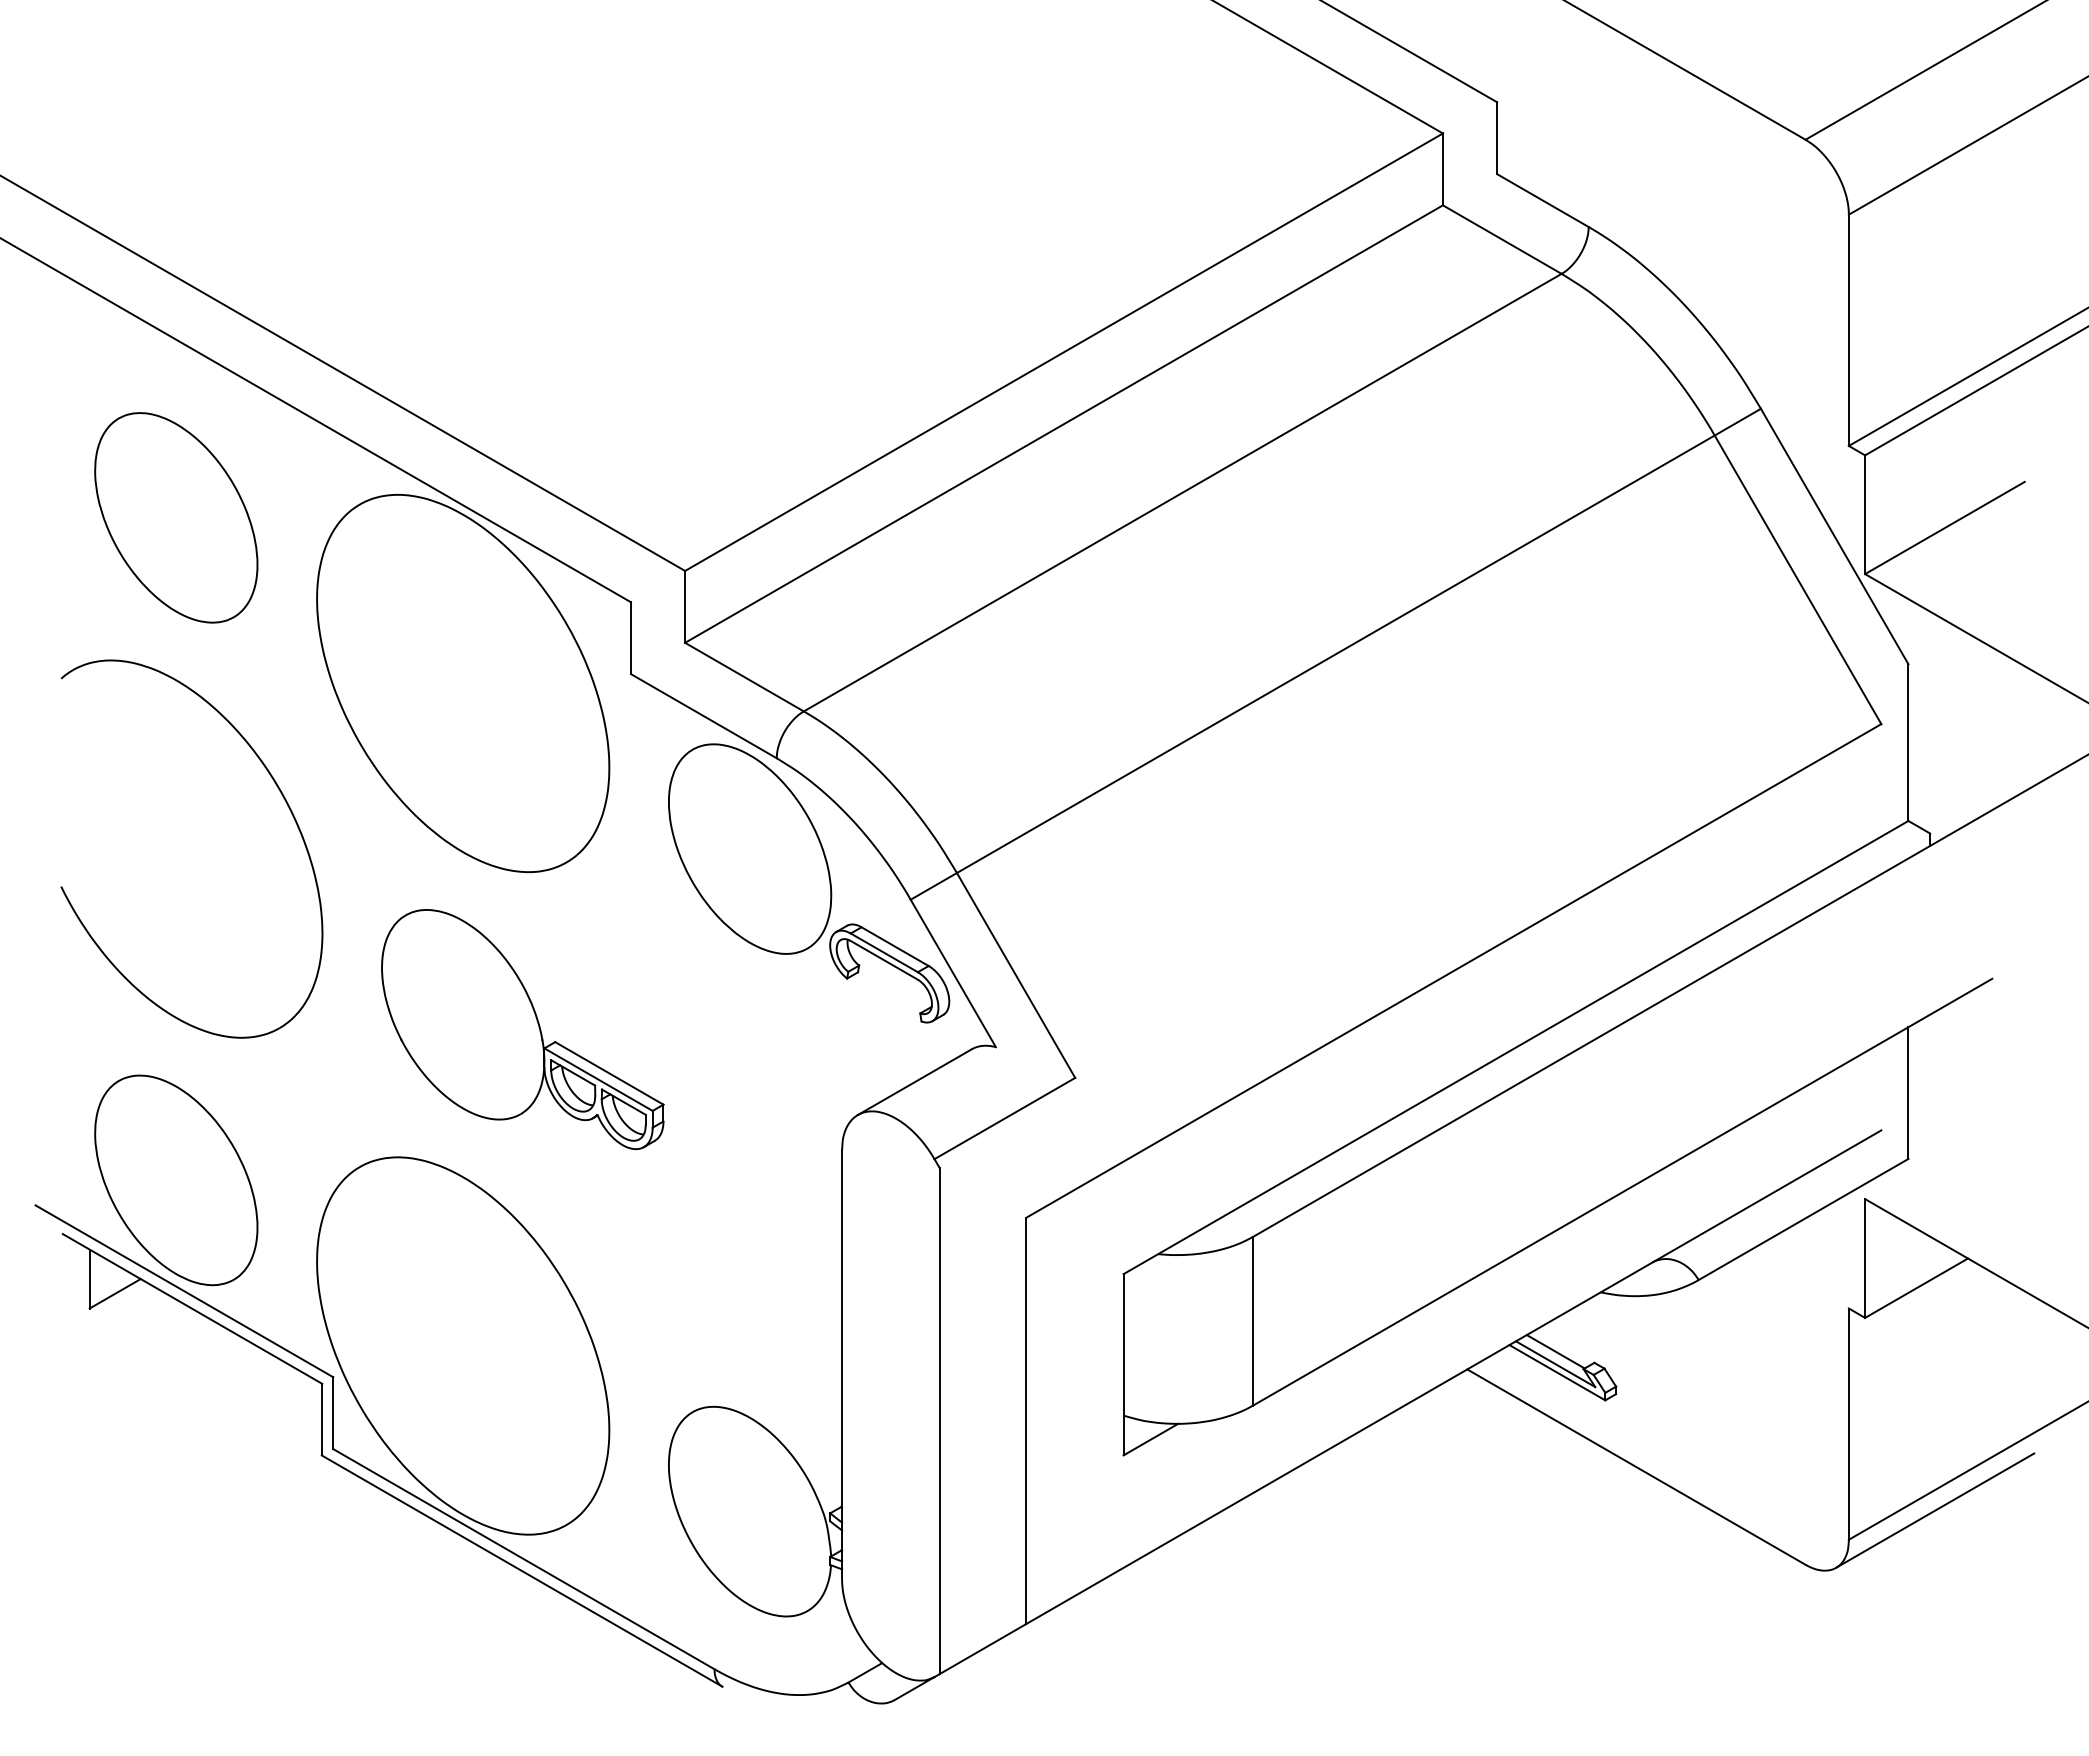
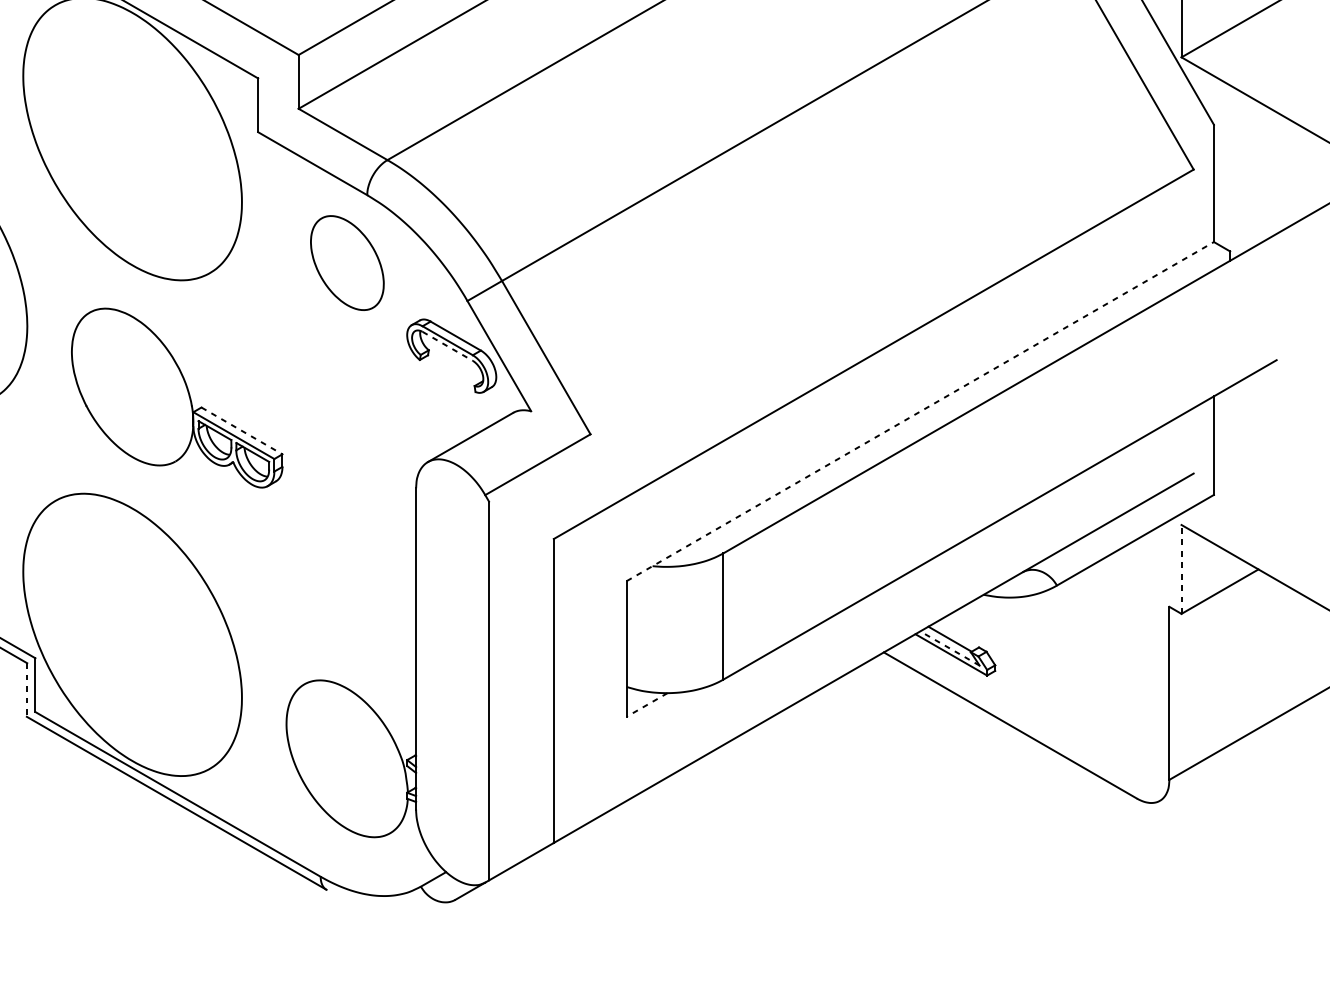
part: (750, 848) -> (347, 262), size x0.6
line: (884, 960) -> (447, 346), solid -> dashed
line: (1516, 1047) -> (920, 411), solid -> dashed
line: (609, 1073) -> (242, 431), solid -> dashed
line: (1865, 1258) -> (1181, 569), solid -> dashed
line: (1555, 1364) -> (949, 648), solid -> dashed
line: (322, 1419) -> (27, 689), solid -> dashed
line: (1150, 1439) -> (646, 704), solid -> dashed
line: (1935, 1510) -> (1234, 757), removed

